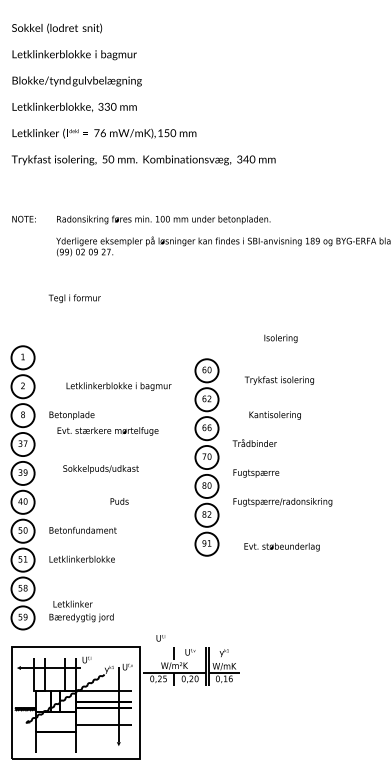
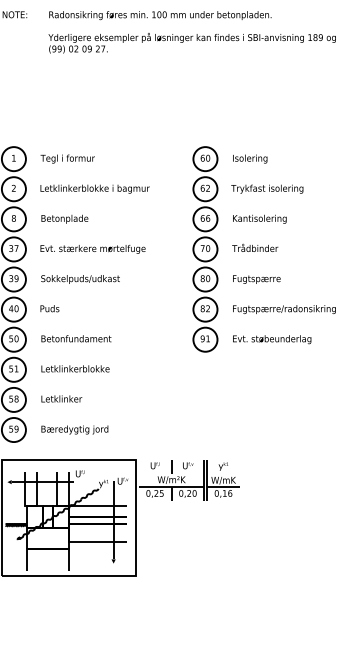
text: (74, 298) -> (67, 158), moved
text: (280, 338) -> (249, 158), moved
text: (279, 380) -> (267, 189), moved
text: (118, 386) -> (94, 189), moved
text: (274, 415) -> (259, 219), moved
text: (107, 431) -> (92, 249), moved
part: (206, 457) -> (204, 249), moved
text: (100, 469) -> (79, 279), moved
text: (119, 501) -> (49, 308), moved
text: (281, 547) -> (271, 339), moved
text: (72, 603) -> (61, 398), moved
text: (160, 638) -> (154, 465), moved

